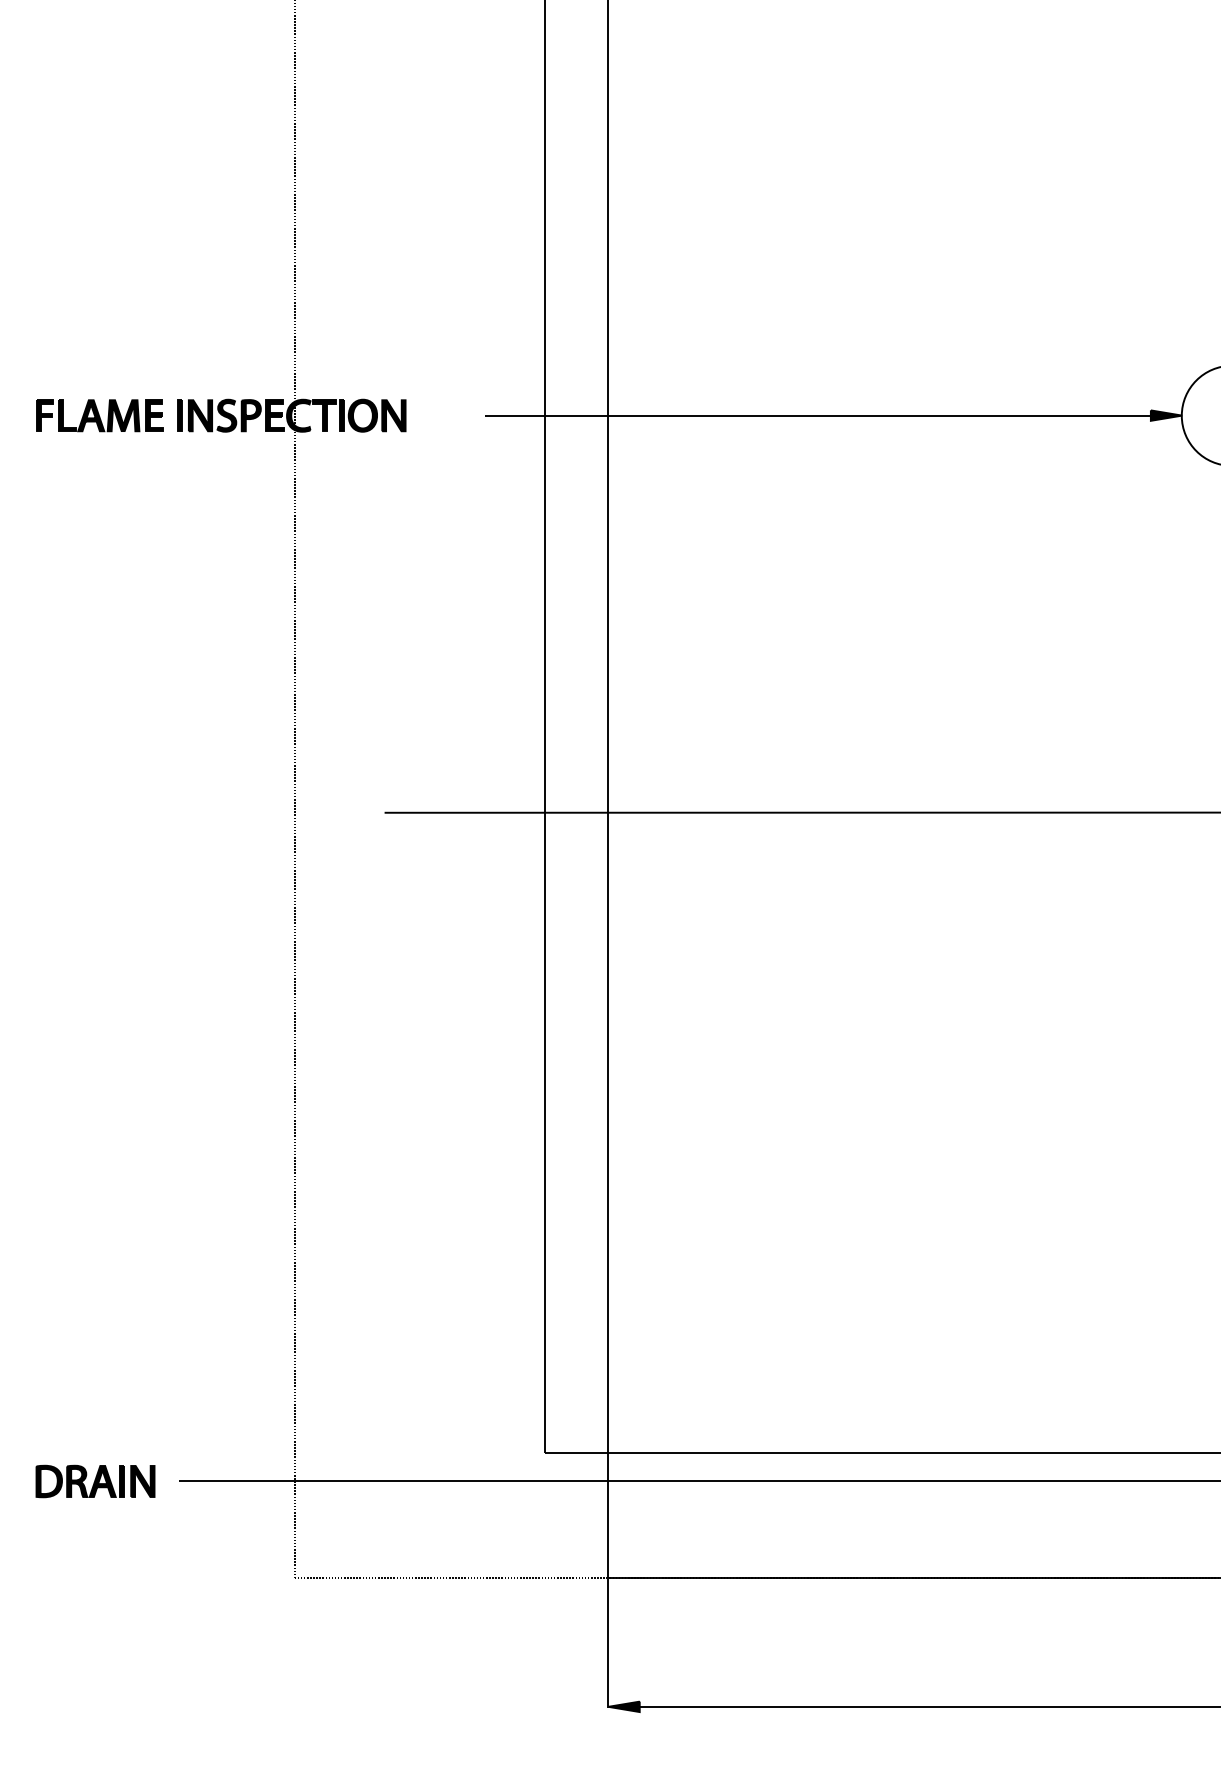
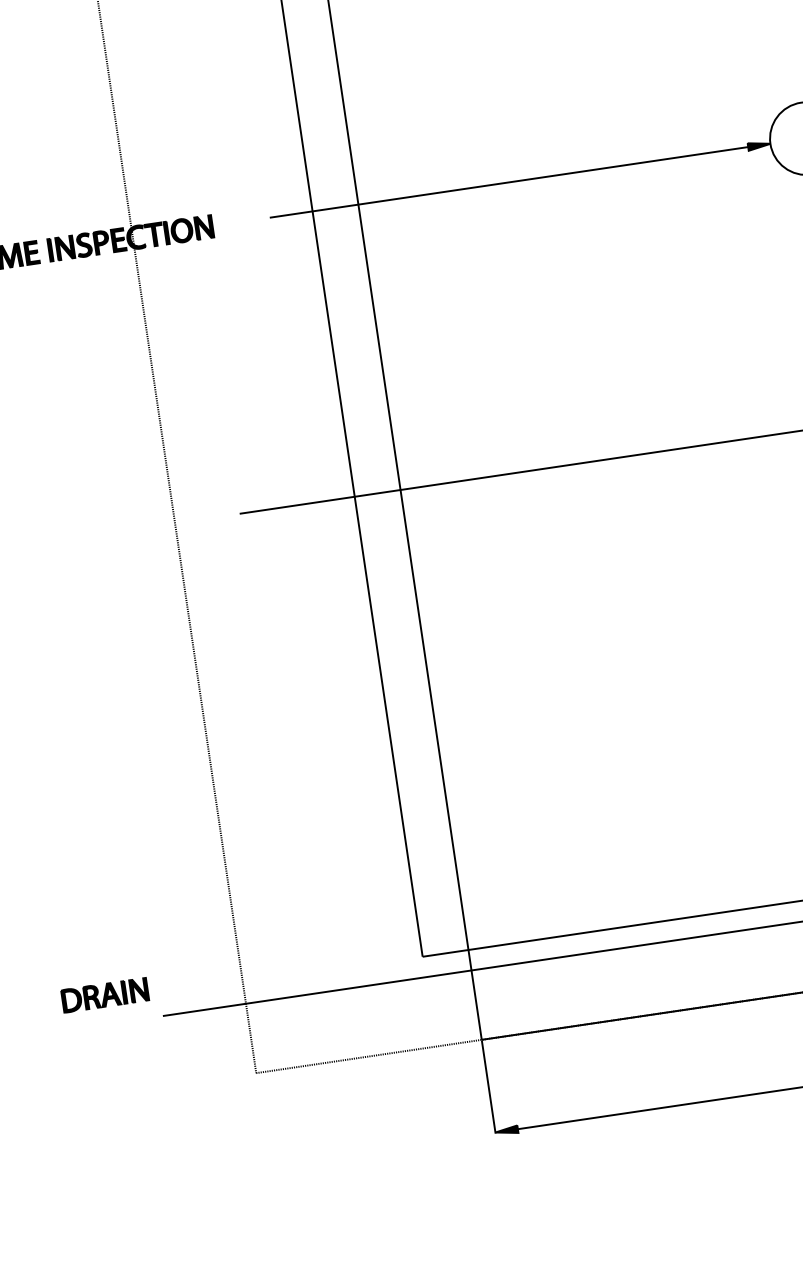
part: (95, 1481) -> (105, 995), moved

